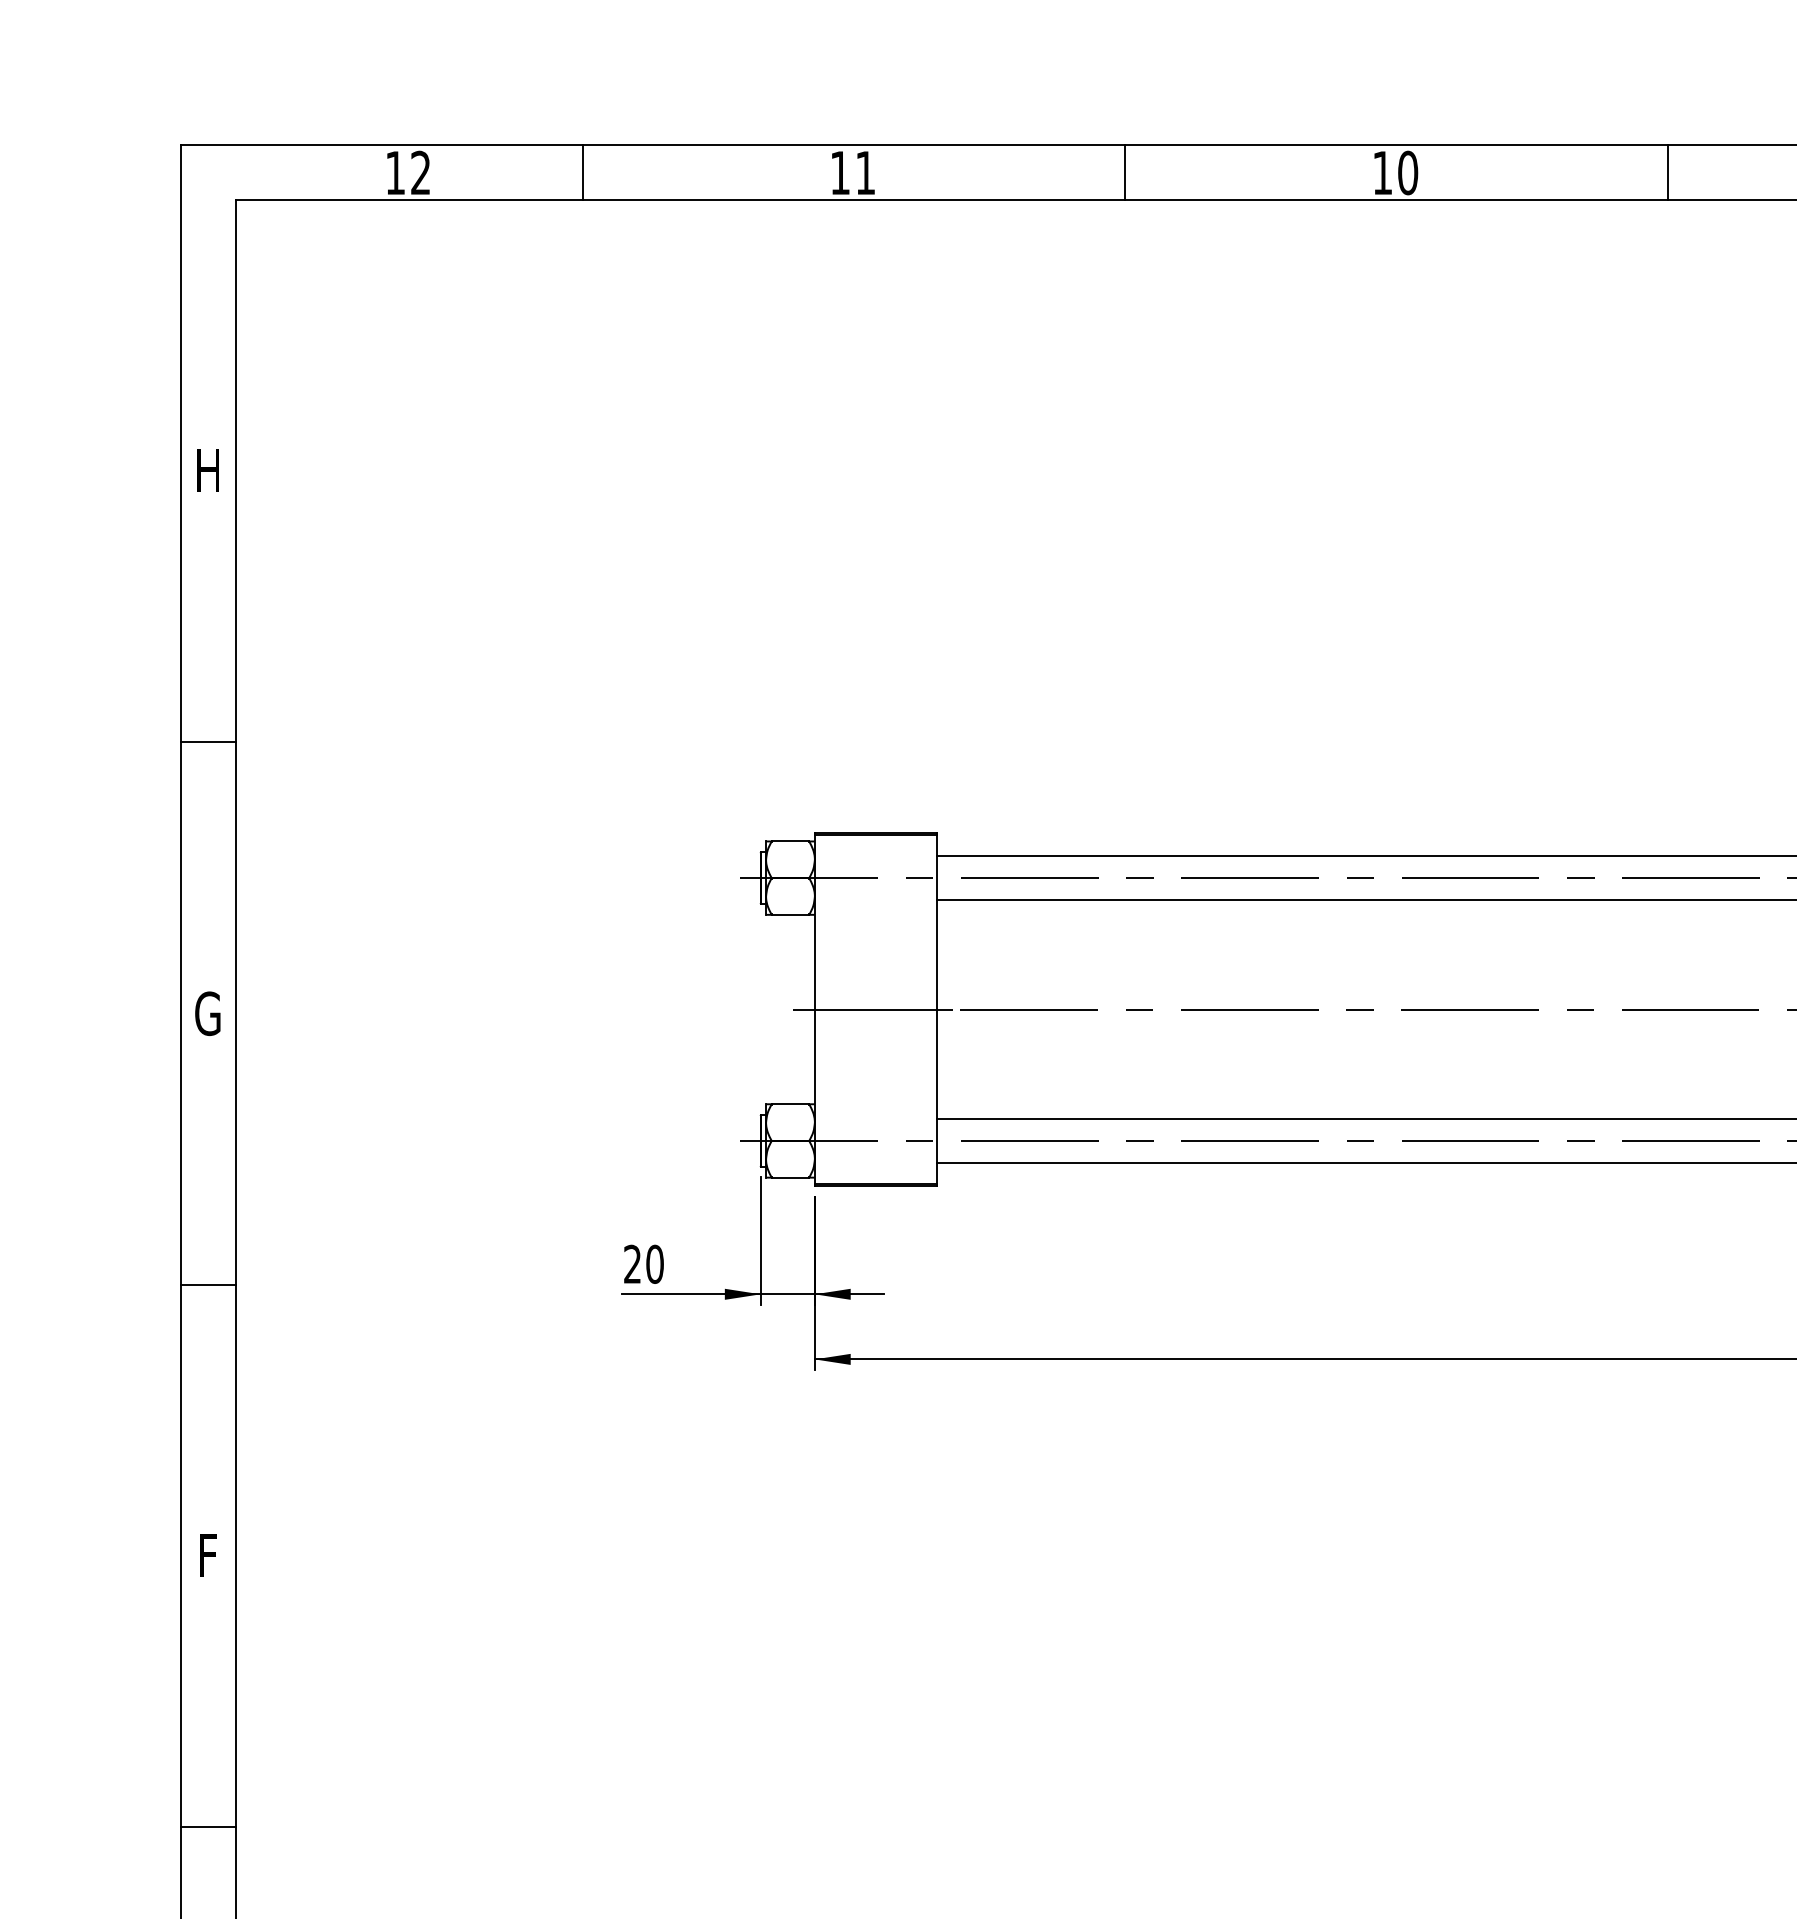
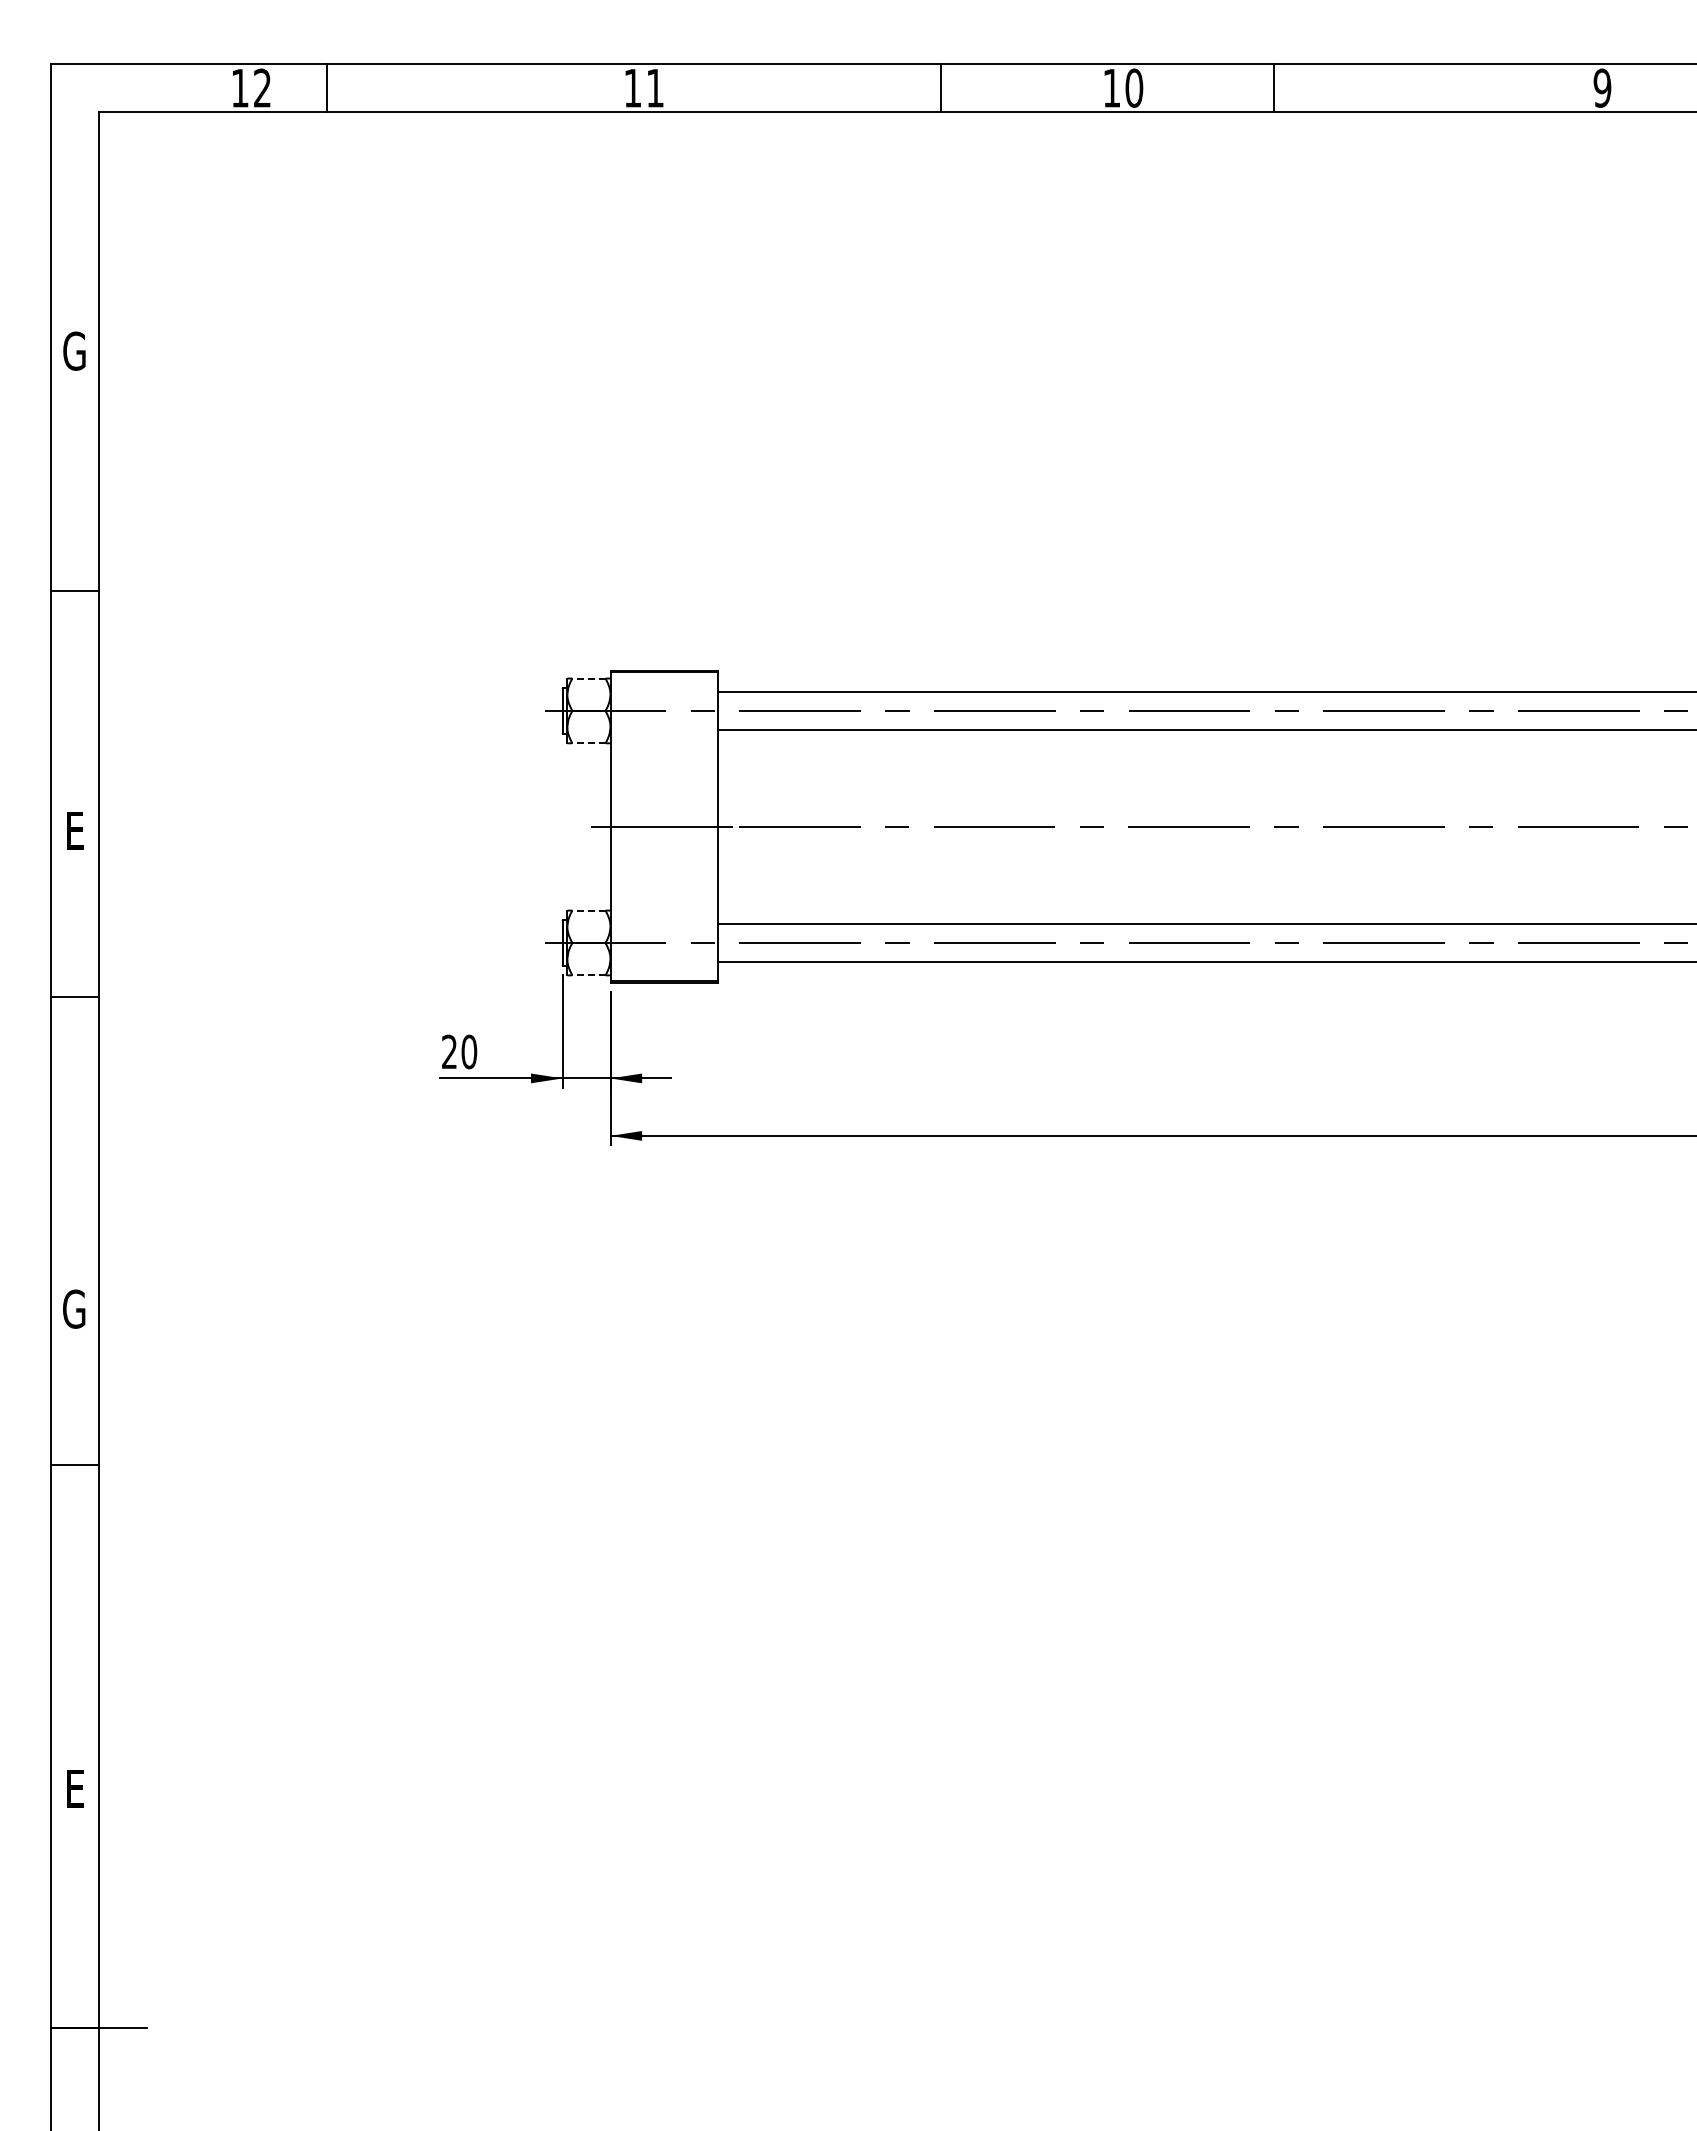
line: (582, 172) -> (326, 87), moved
line: (1125, 172) -> (941, 87), moved
line: (1667, 172) -> (1274, 87), moved
text: (207, 470) -> (74, 350), H -> G
line: (789, 841) -> (588, 678), solid -> dashed
line: (789, 915) -> (588, 743), solid -> dashed
text: (207, 1013) -> (74, 830), G -> E
line: (789, 1104) -> (588, 910), solid -> dashed
line: (789, 1177) -> (588, 975), solid -> dashed
line: (207, 1284) -> (74, 996), moved
text: (207, 1554) -> (74, 1308), F -> G
line: (207, 1826) -> (74, 1464), moved

